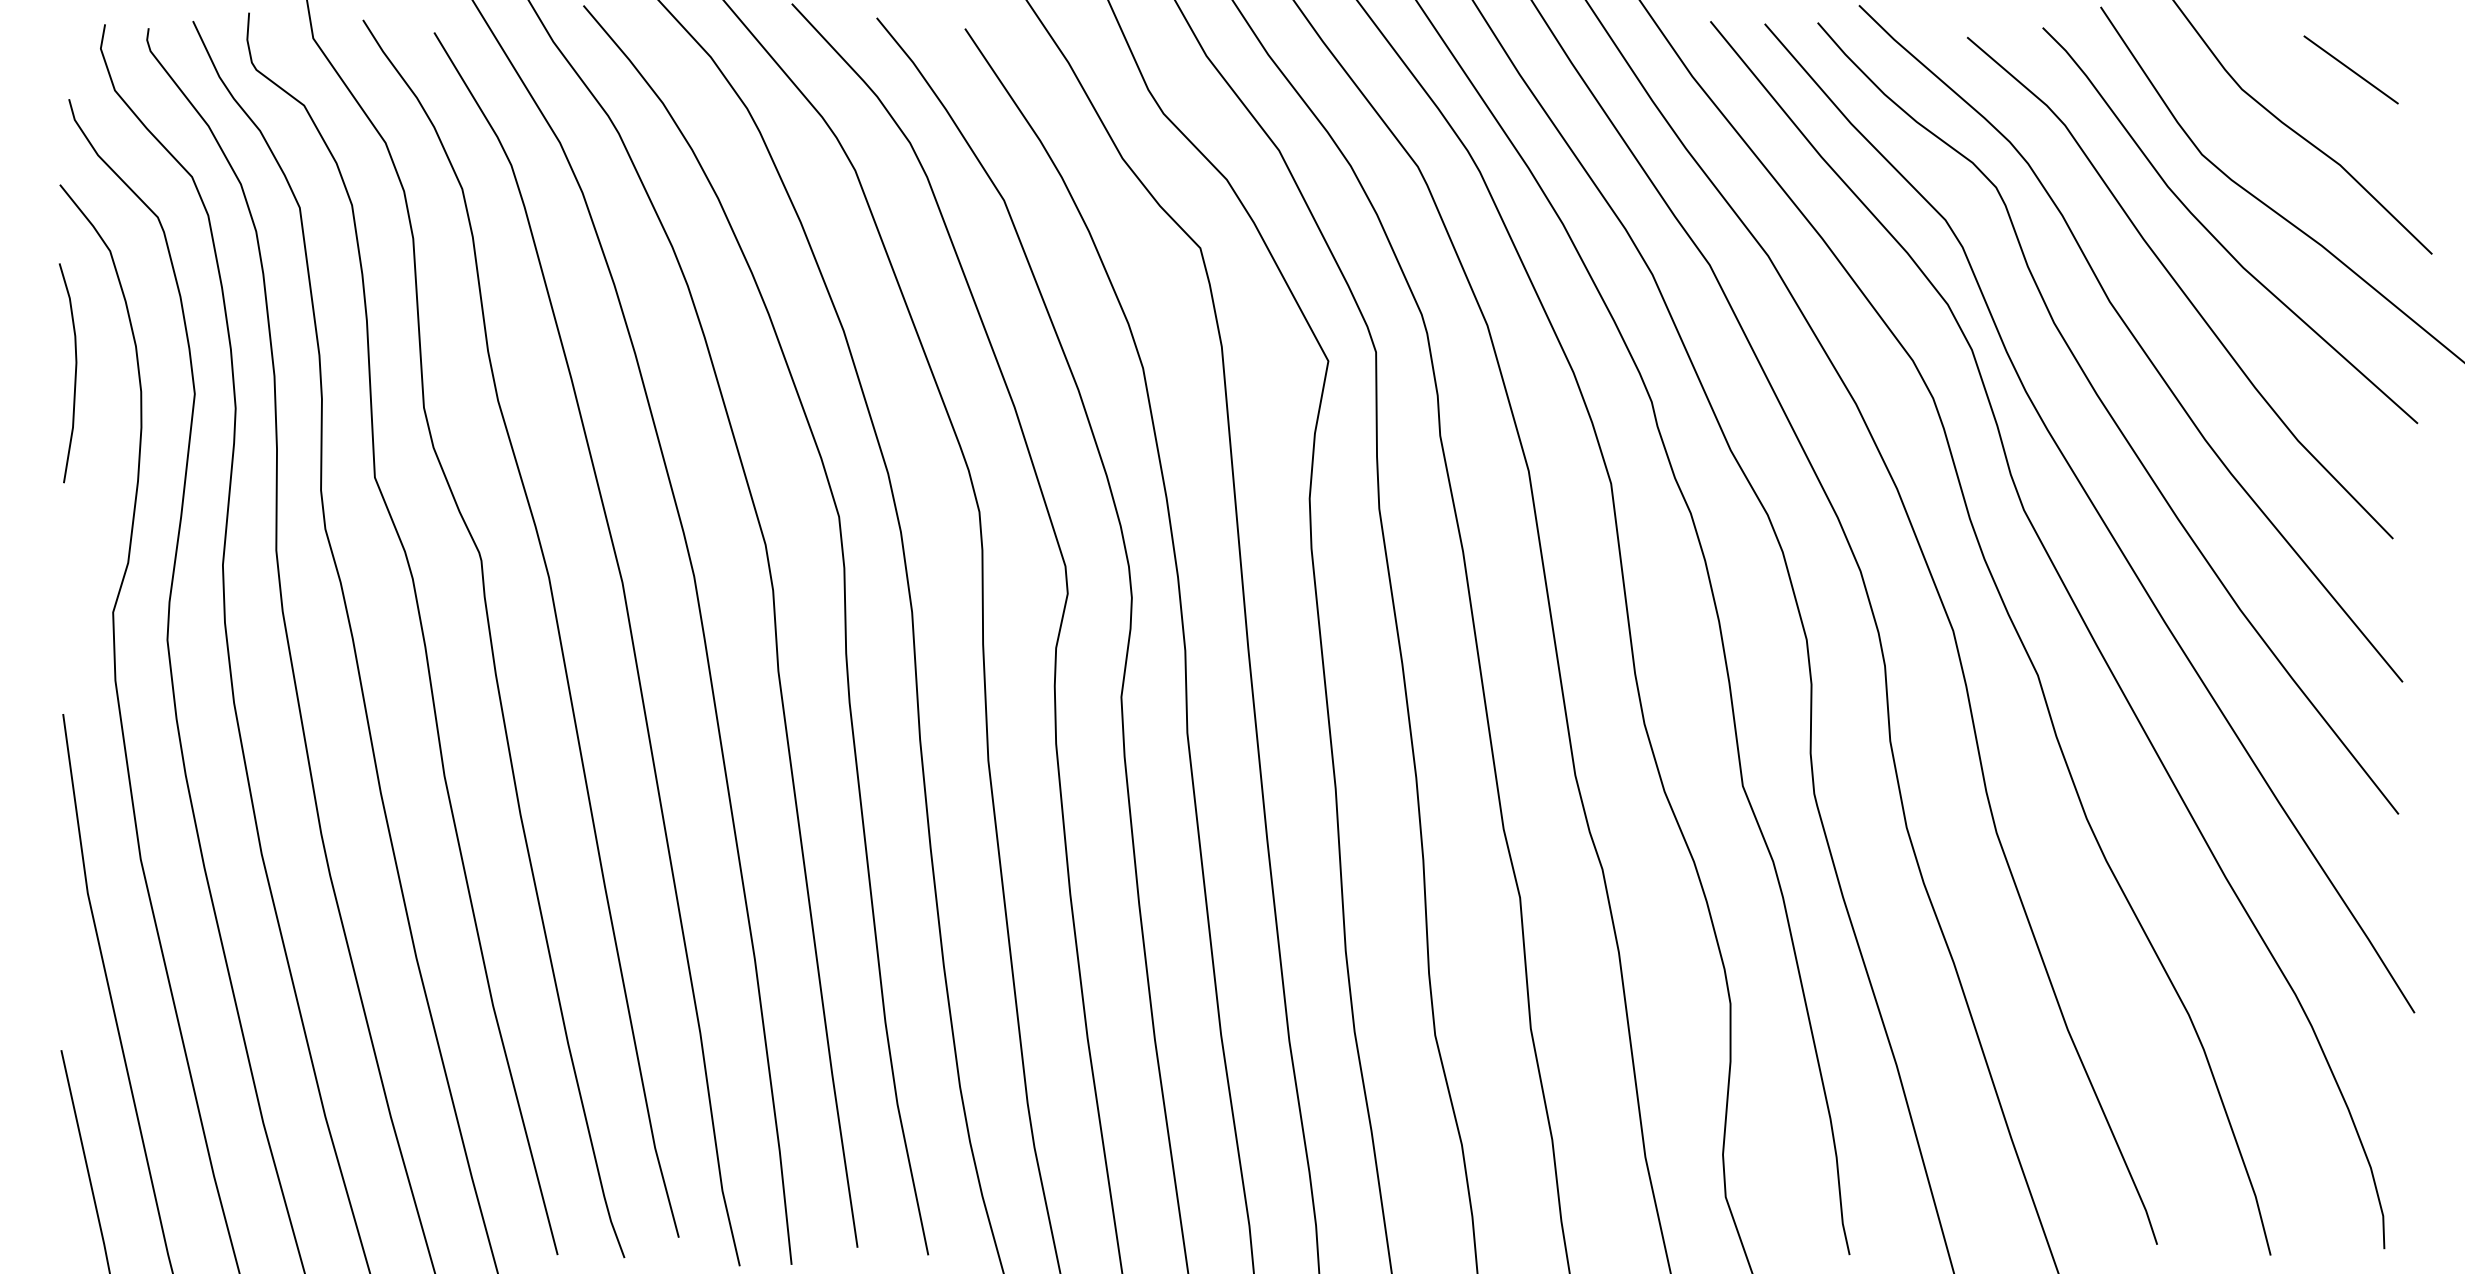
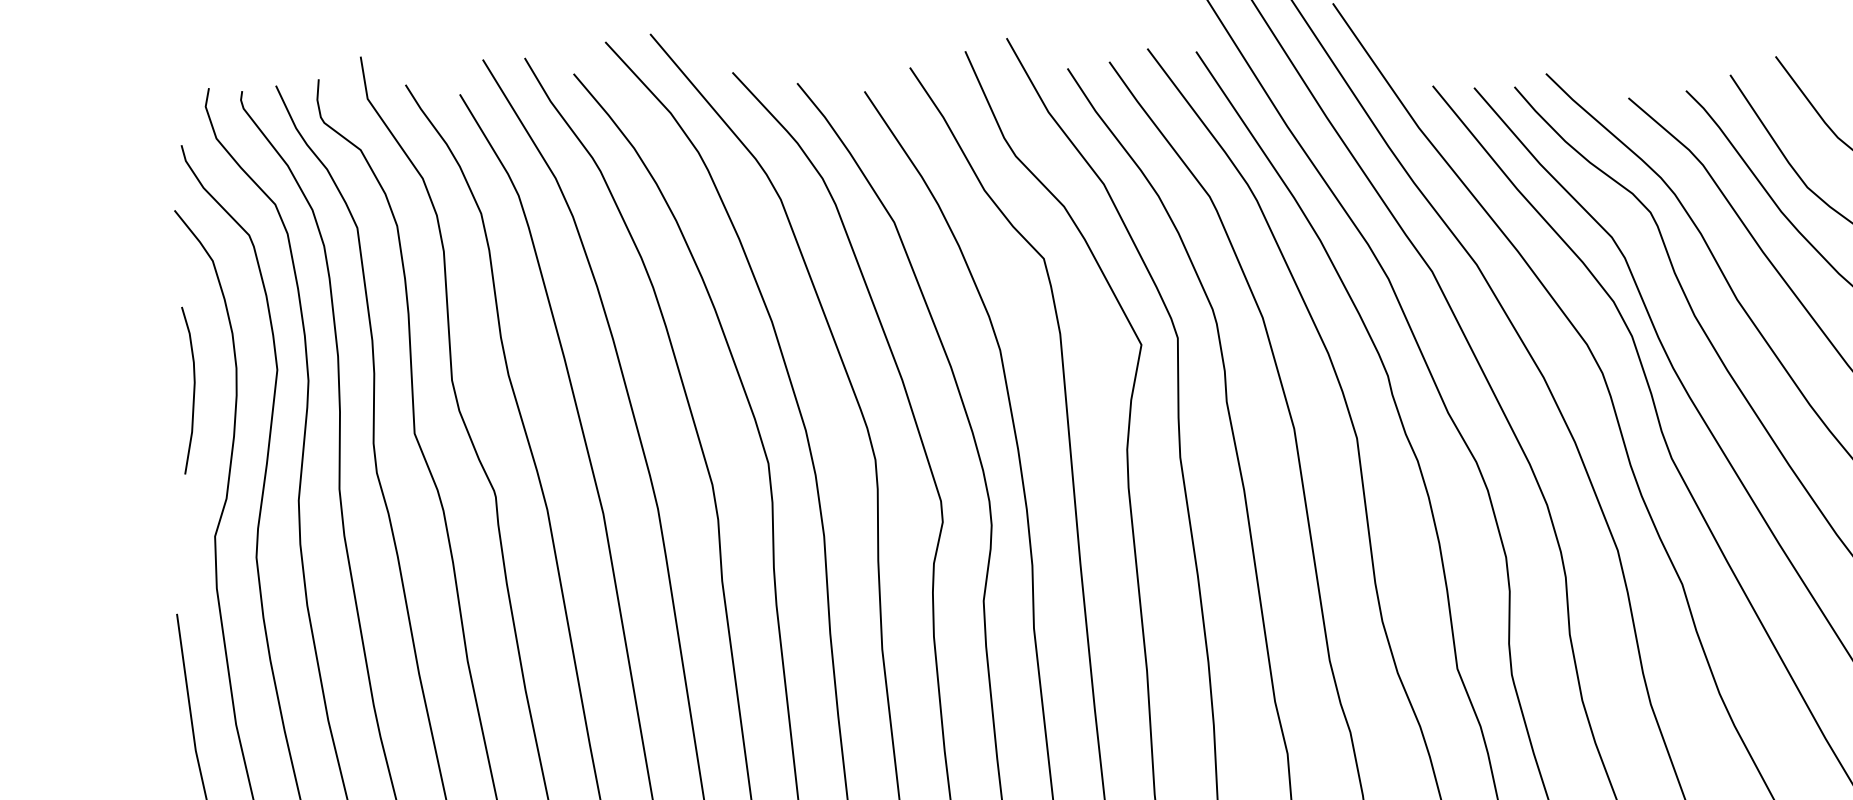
curve: (74, 374) -> (193, 391), moved

